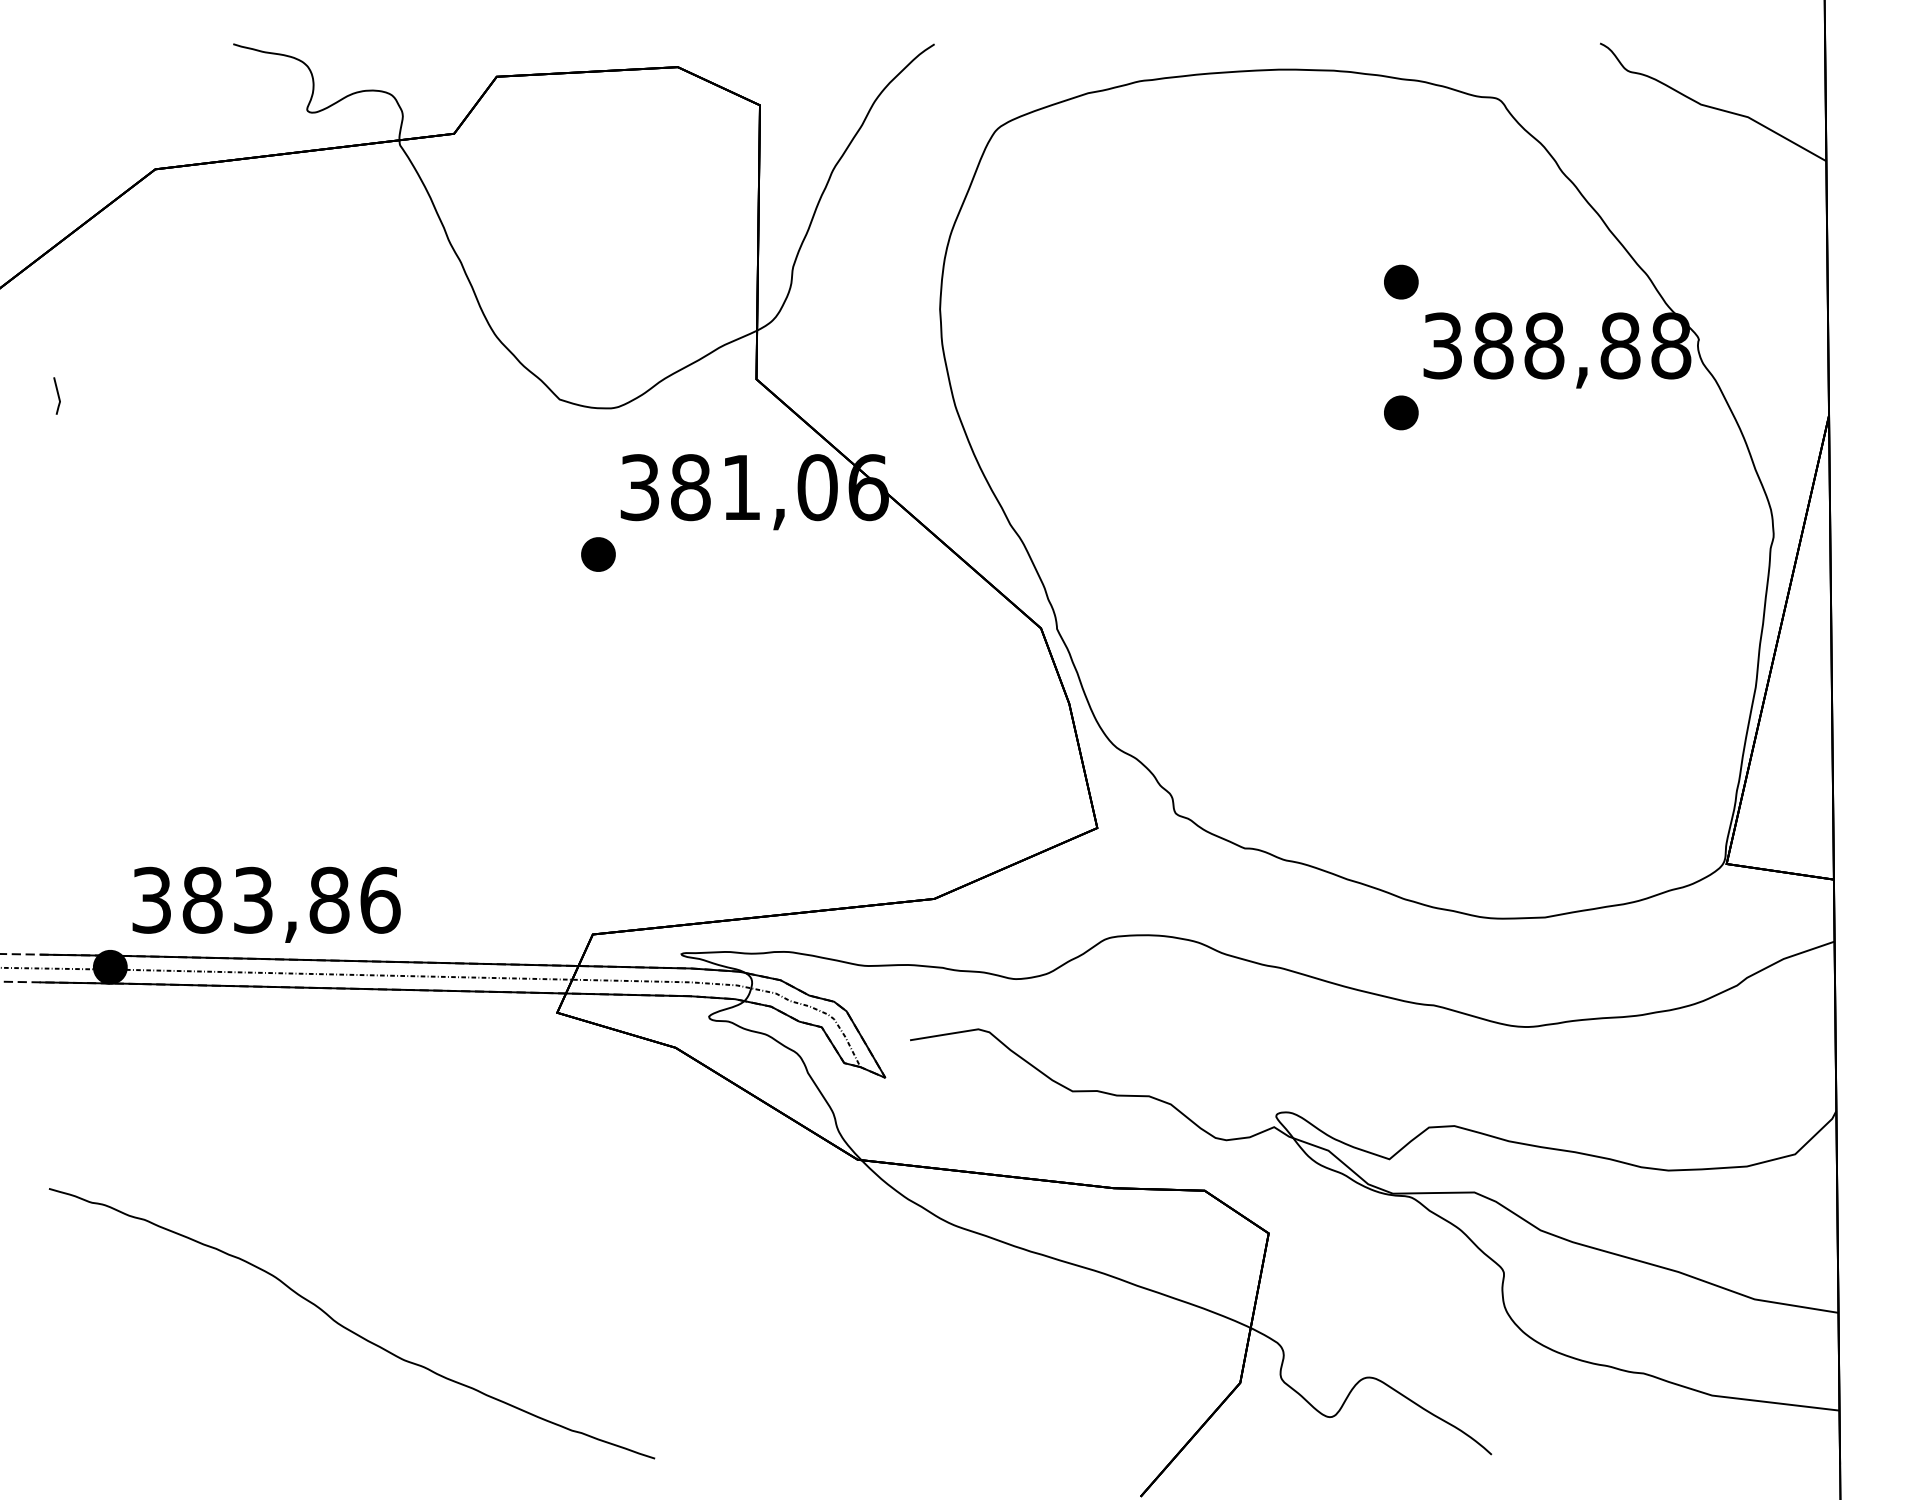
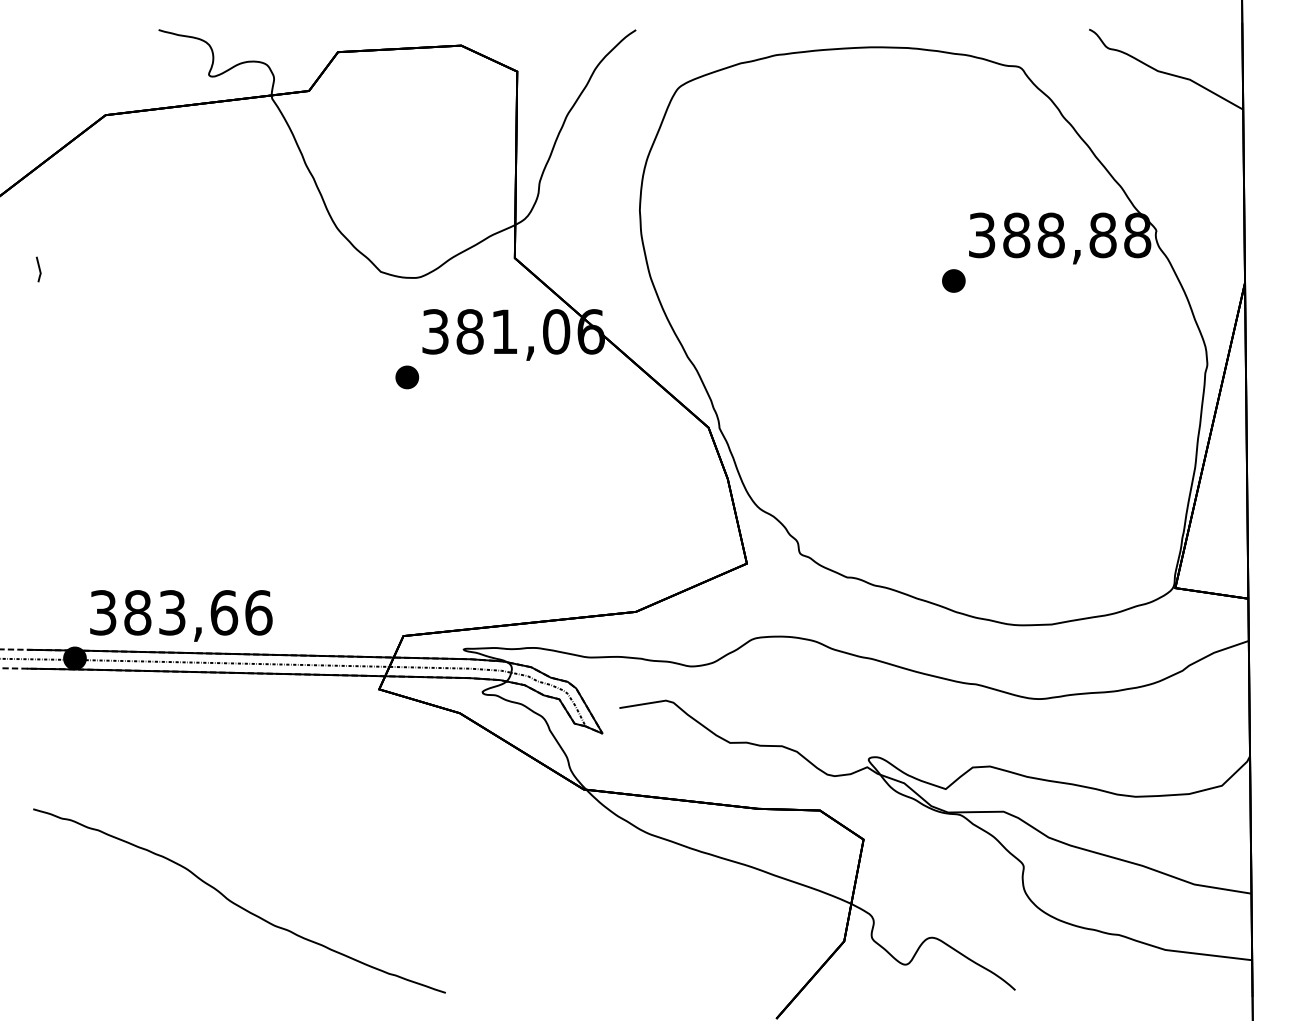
part: (1400, 281) -> (953, 191), removed
text: (329, 899) -> (224, 612), 383,86 -> 383,66

